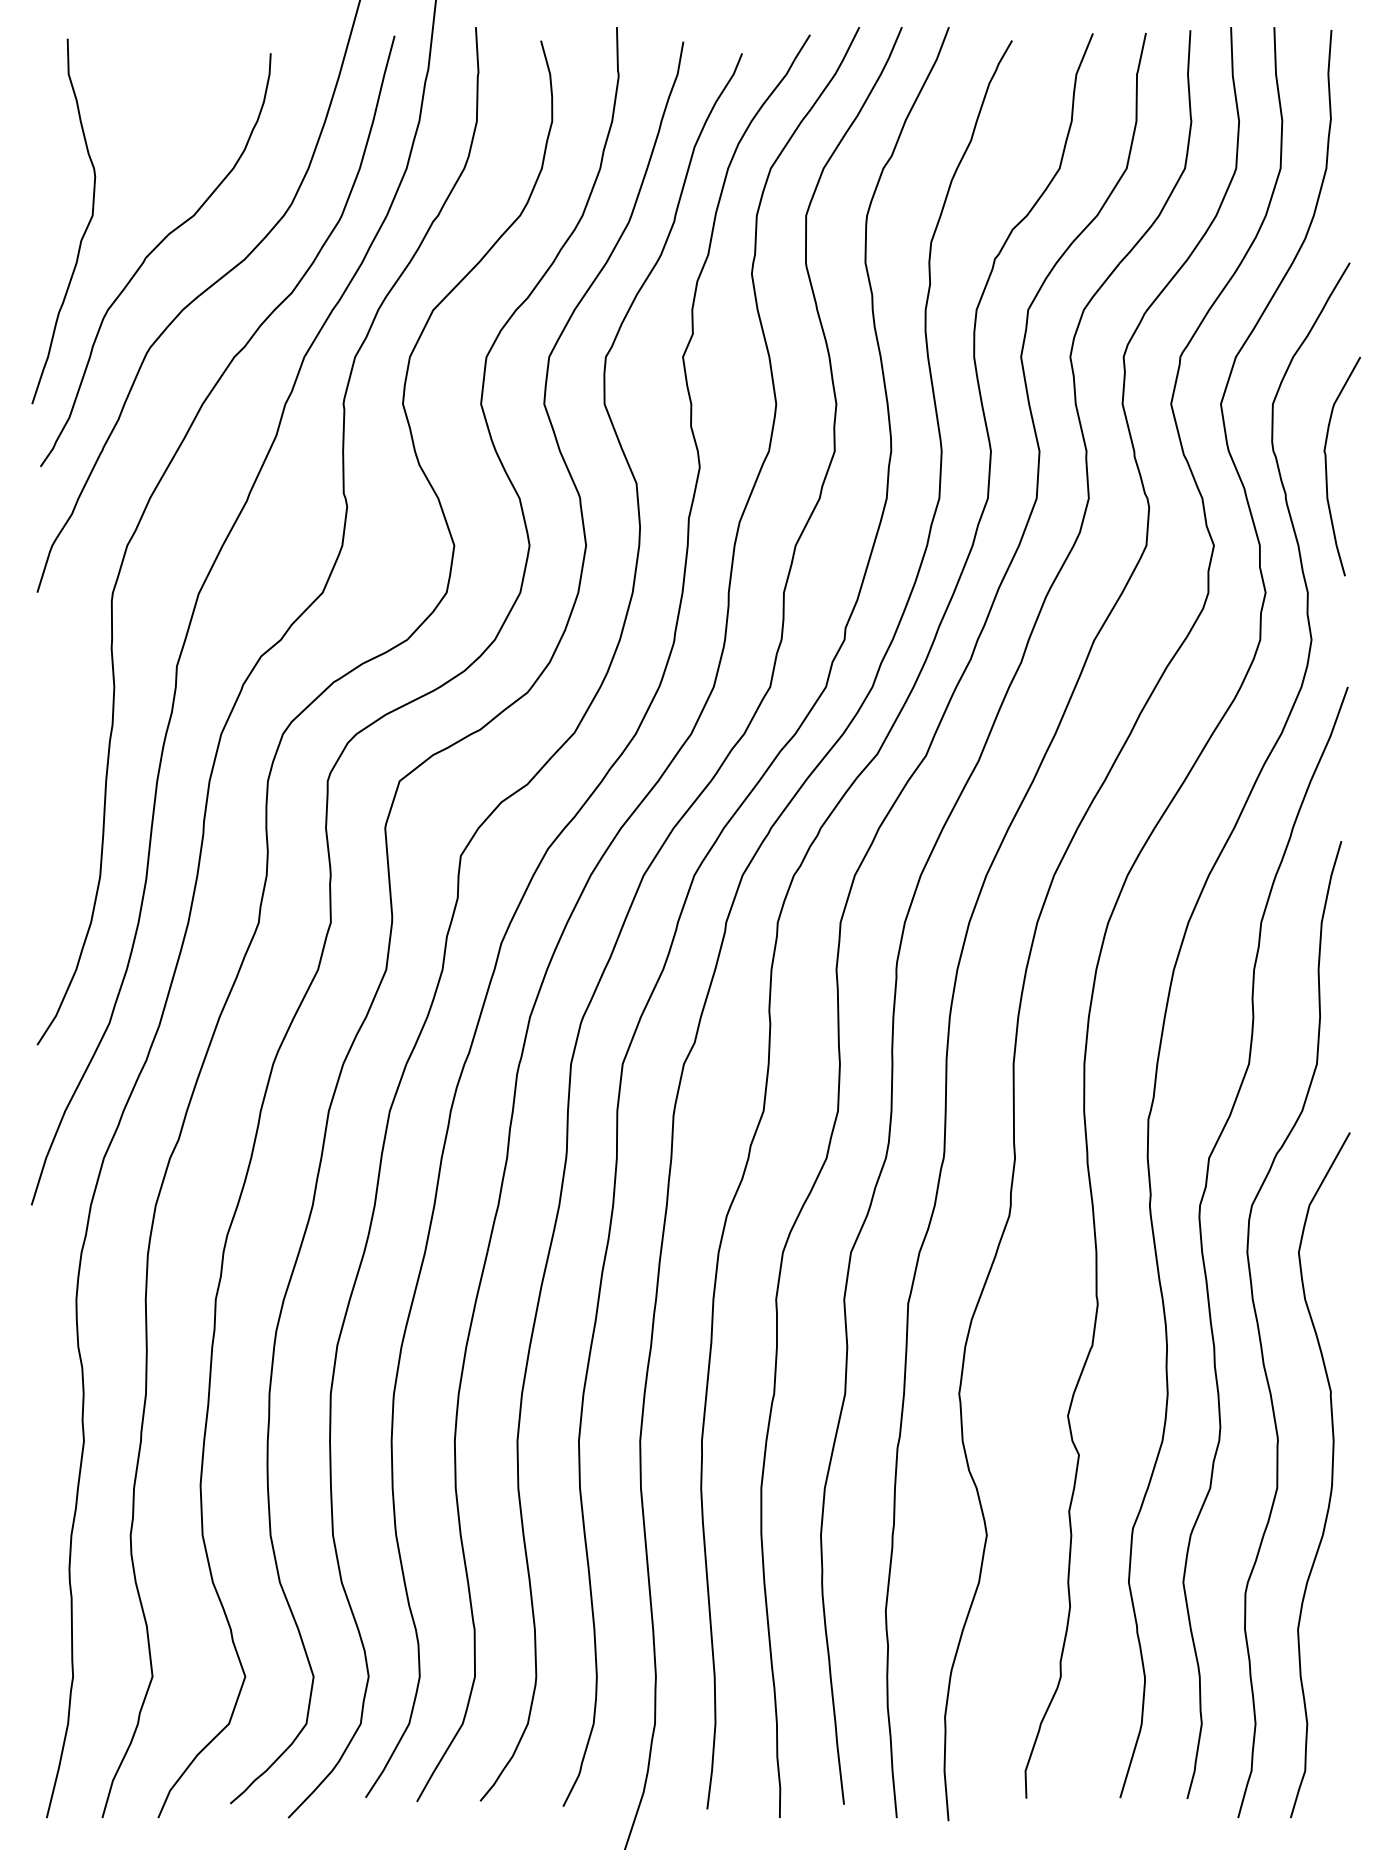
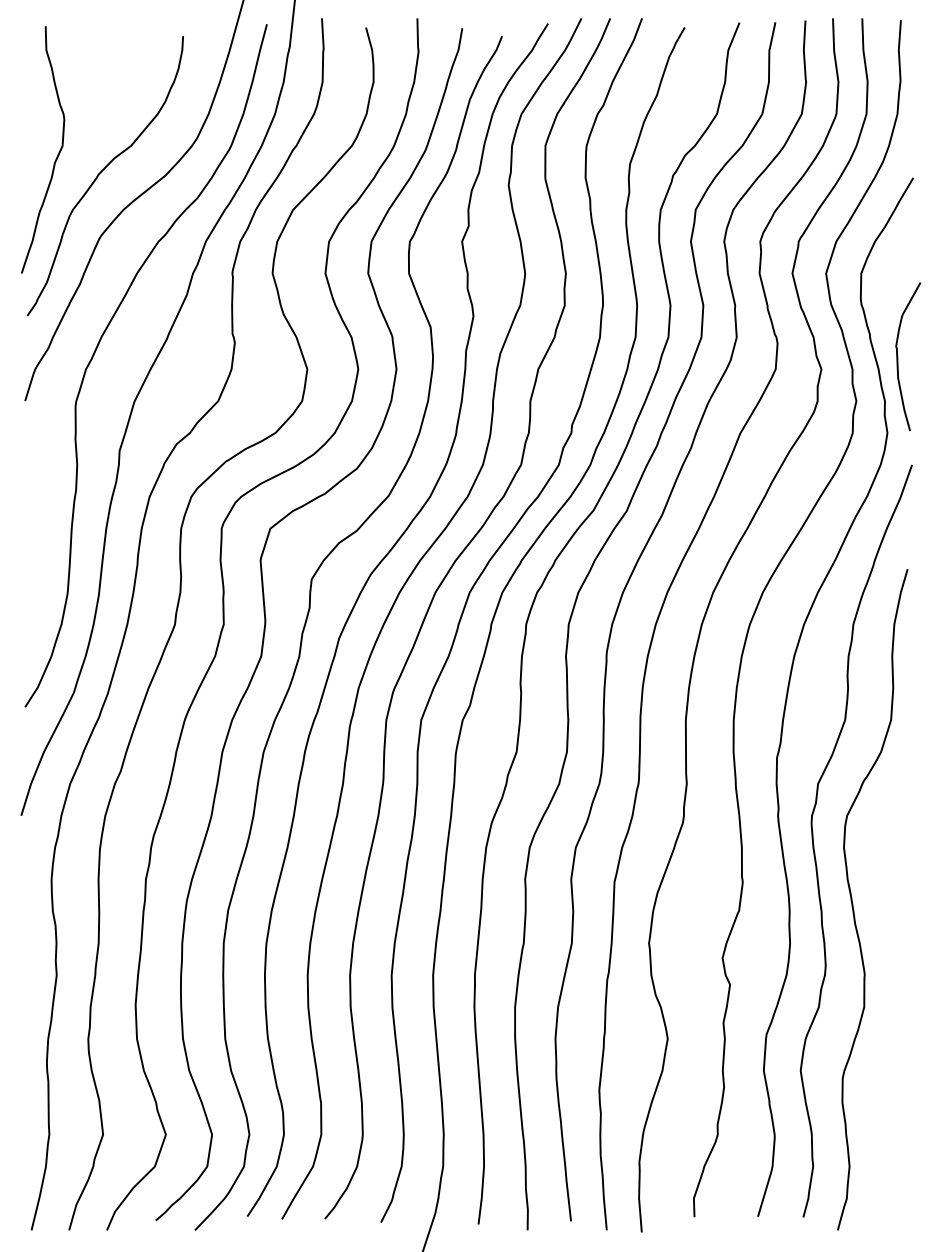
curve: (1327, 466) -> (898, 356), moved
curve: (1330, 1475) -> (900, 998), removed

